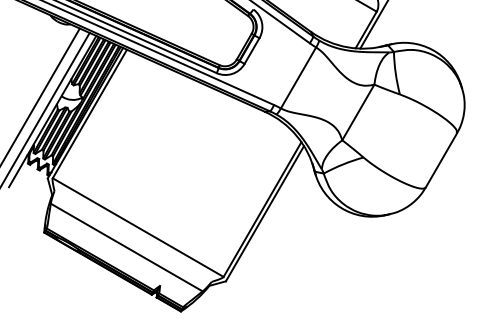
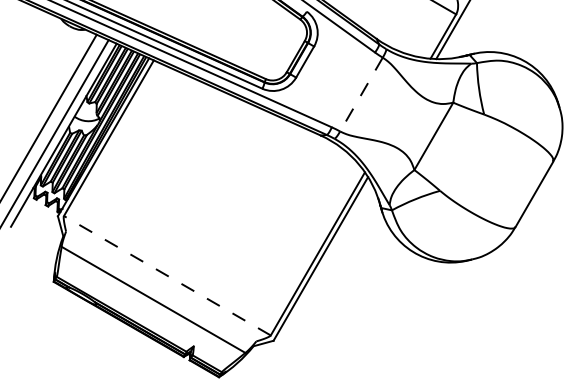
line: (298, 77) -> (361, 94), solid -> dashed
line: (137, 227) -> (166, 275), solid -> dashed

